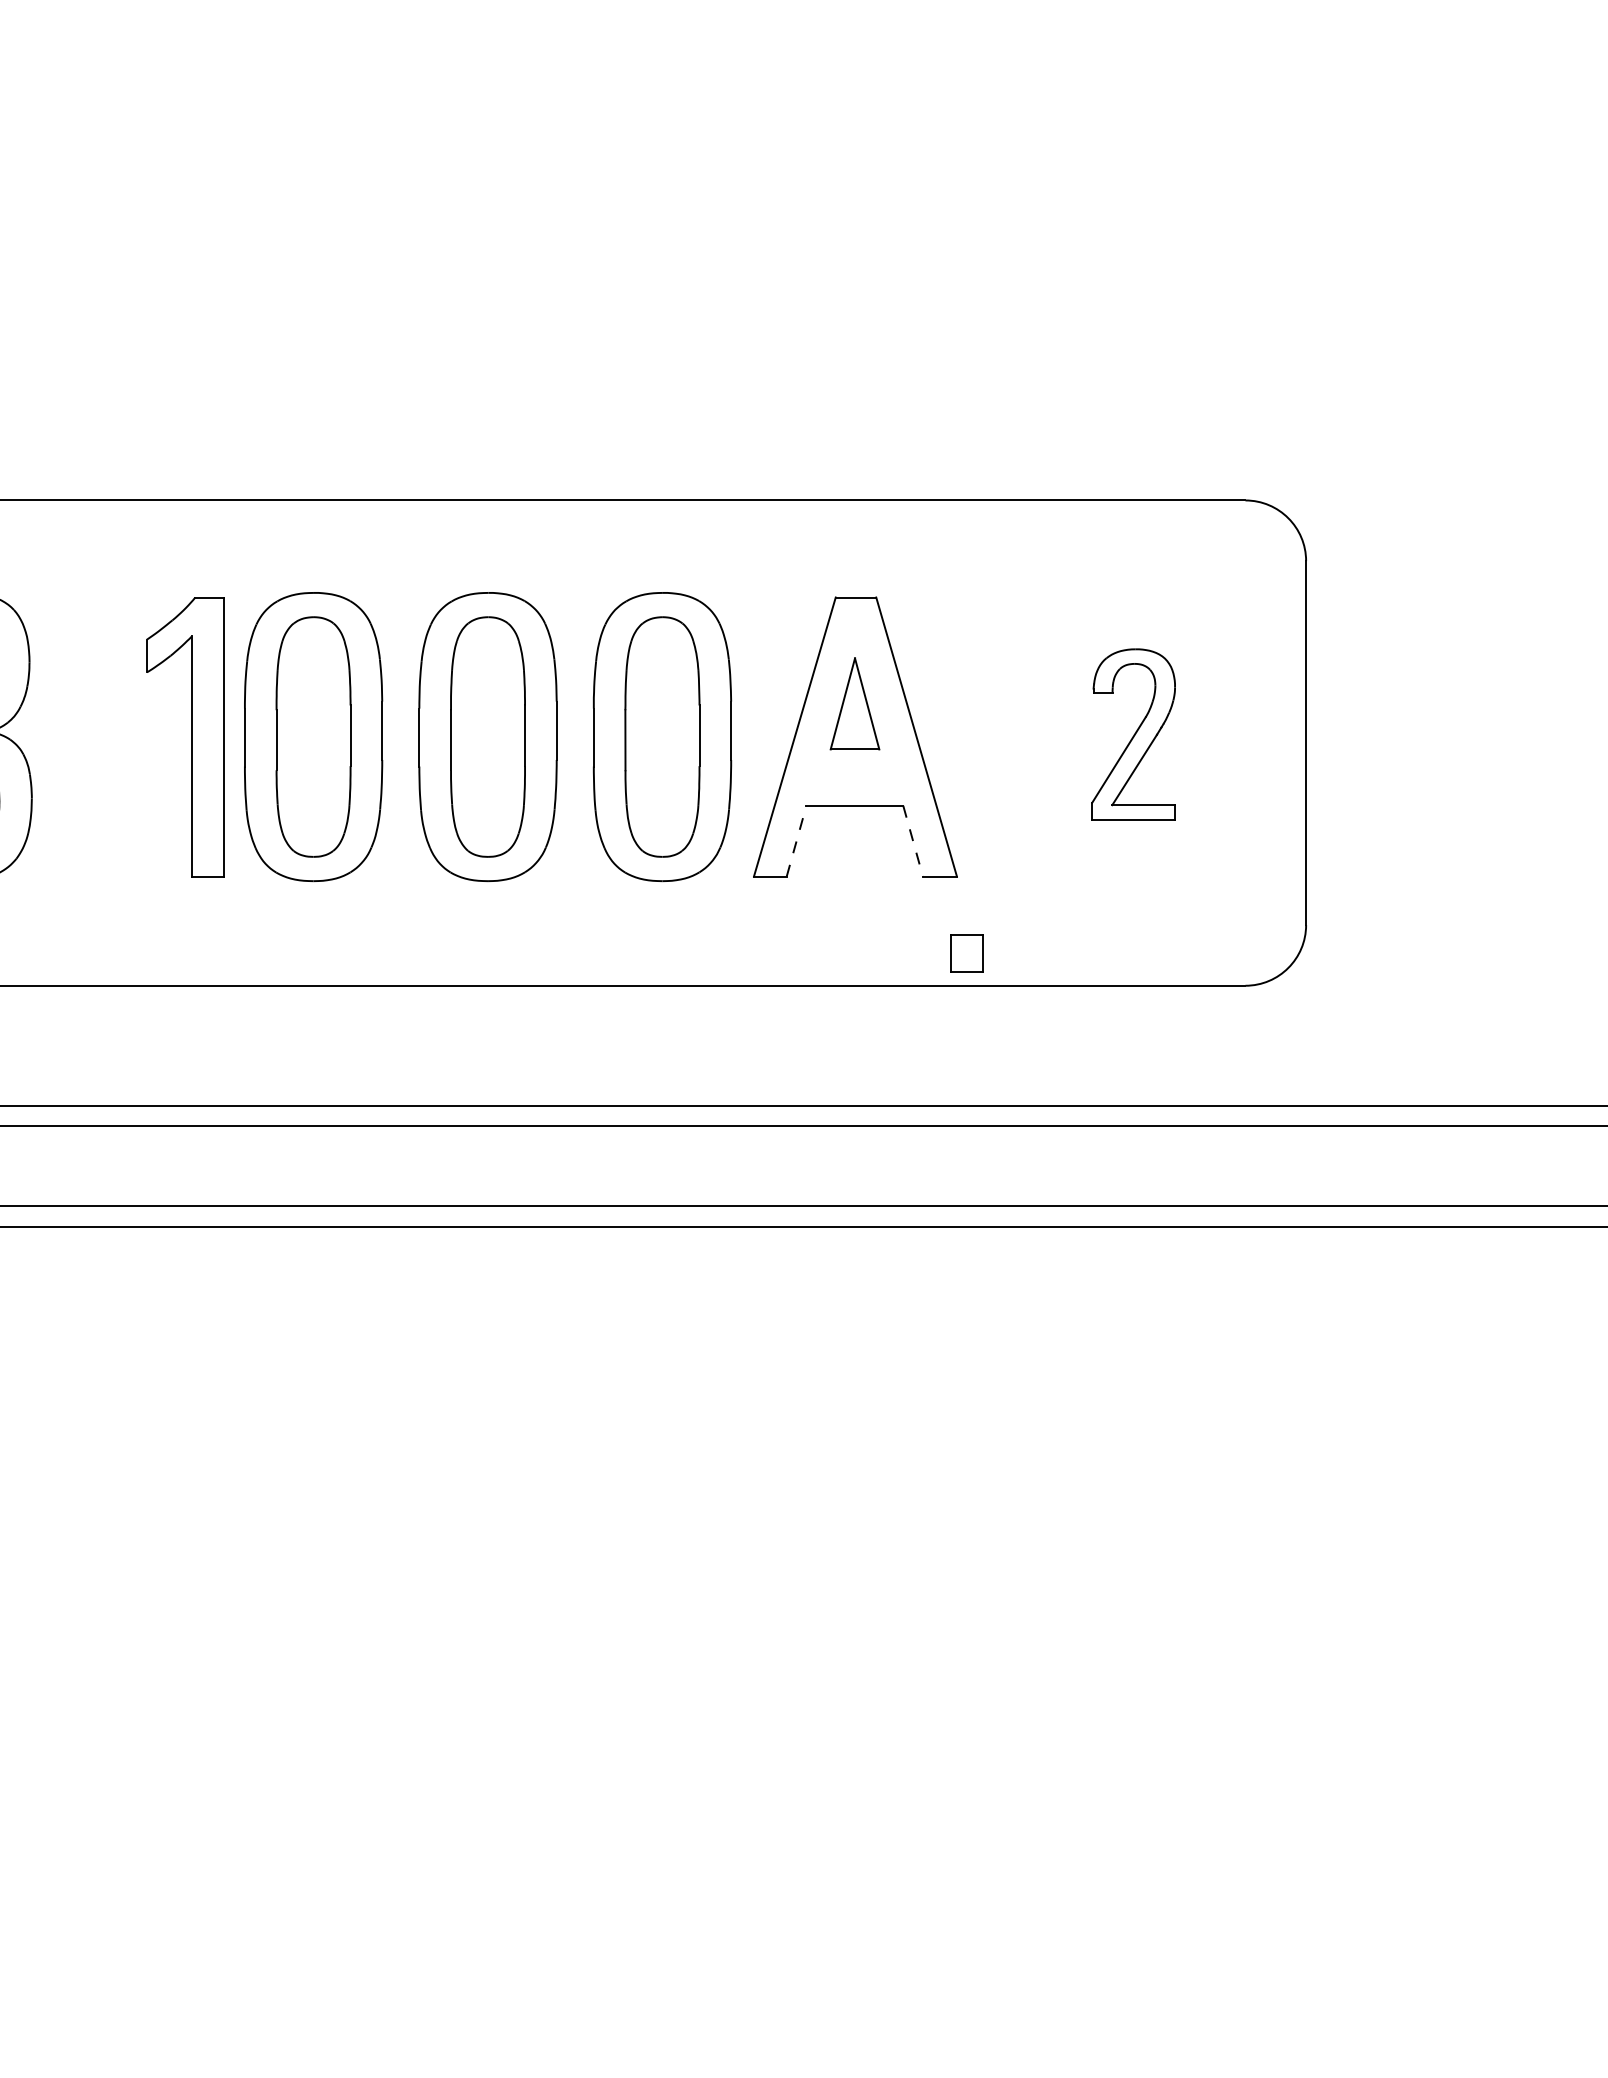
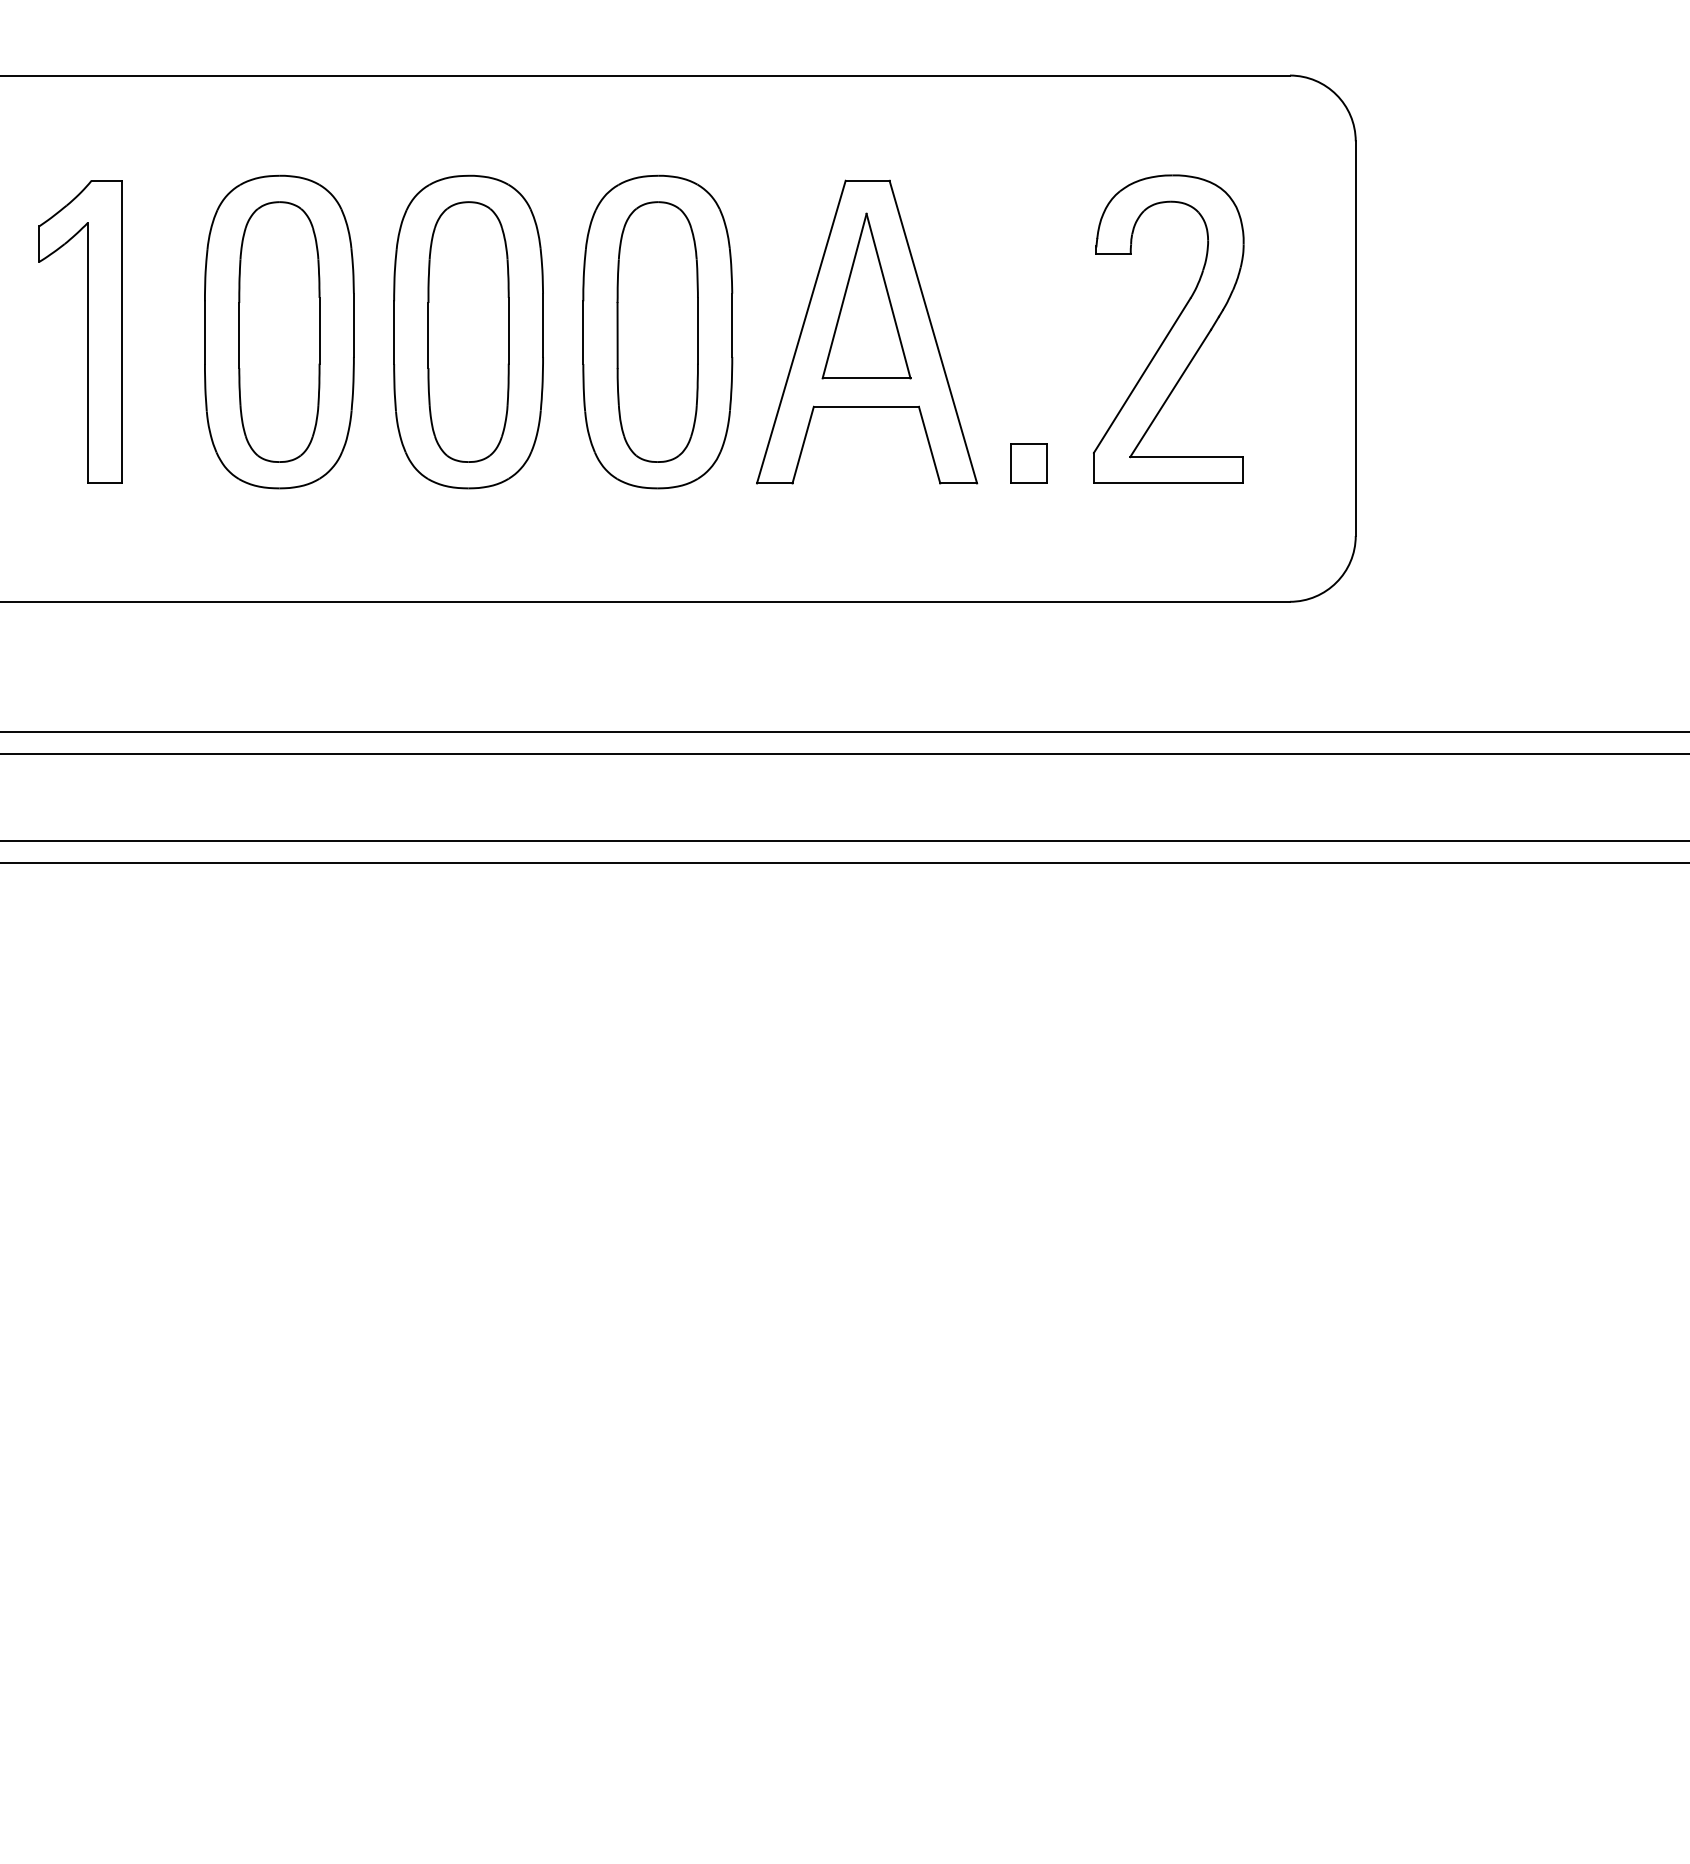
part: (854, 703) -> (866, 295), size x1.67
part: (1133, 734) -> (1168, 329), size x1.67
part: (185, 737) -> (80, 332), moved
line: (796, 841) -> (803, 445), dashed -> solid
line: (913, 841) -> (929, 445), dashed -> solid
part: (966, 953) -> (1028, 463), moved

